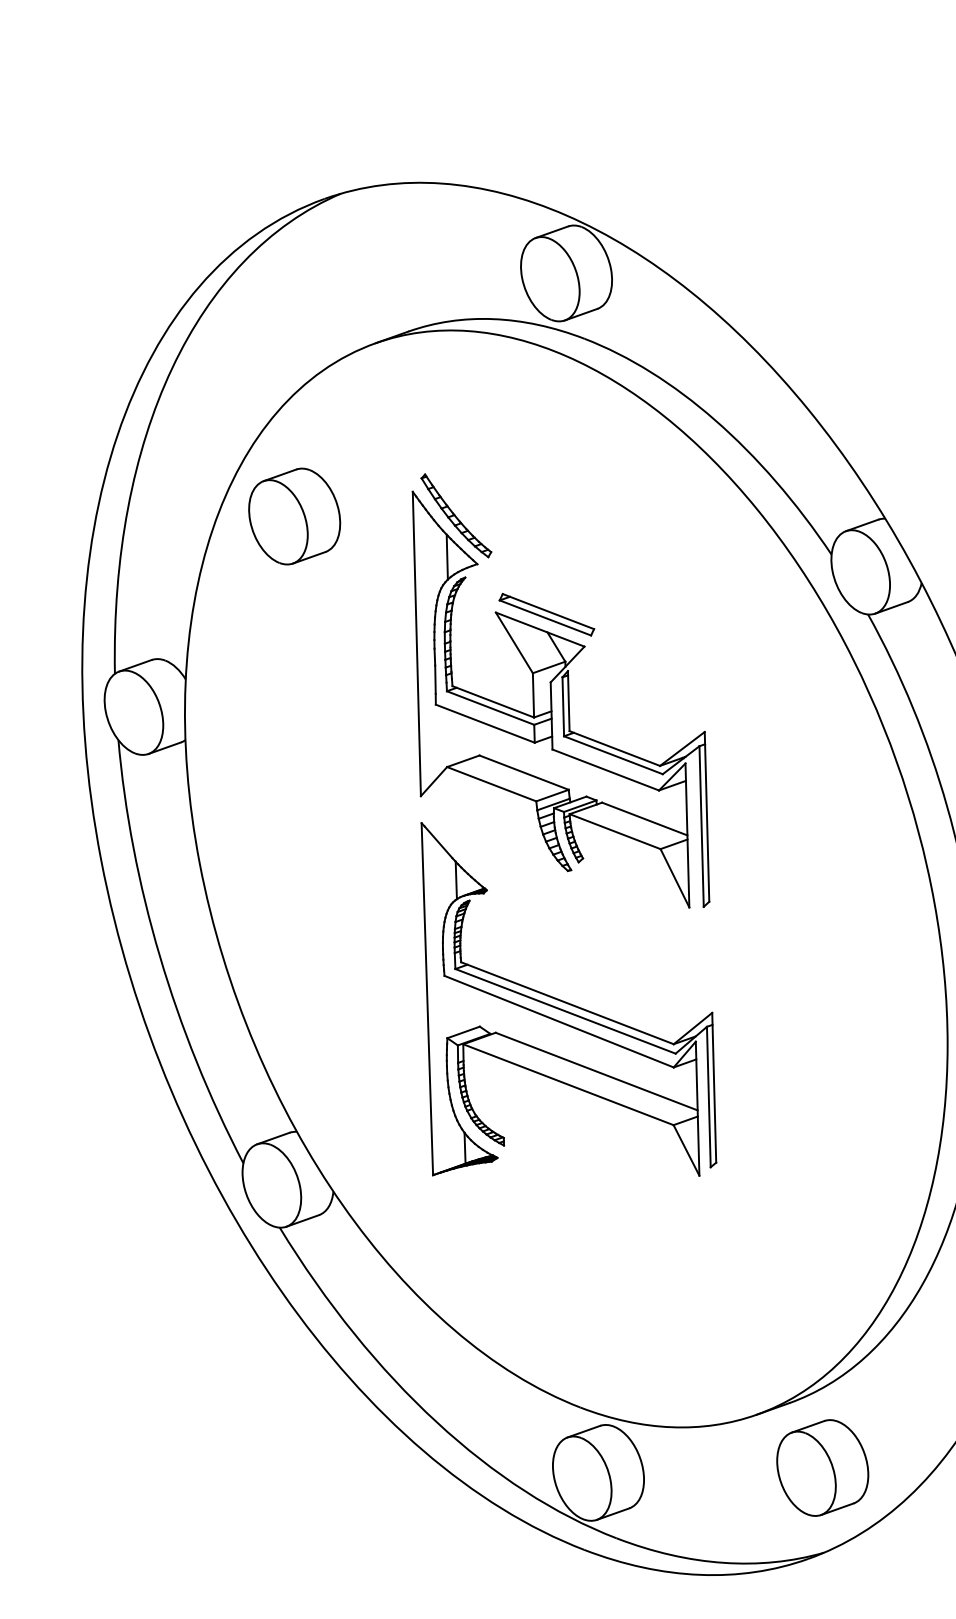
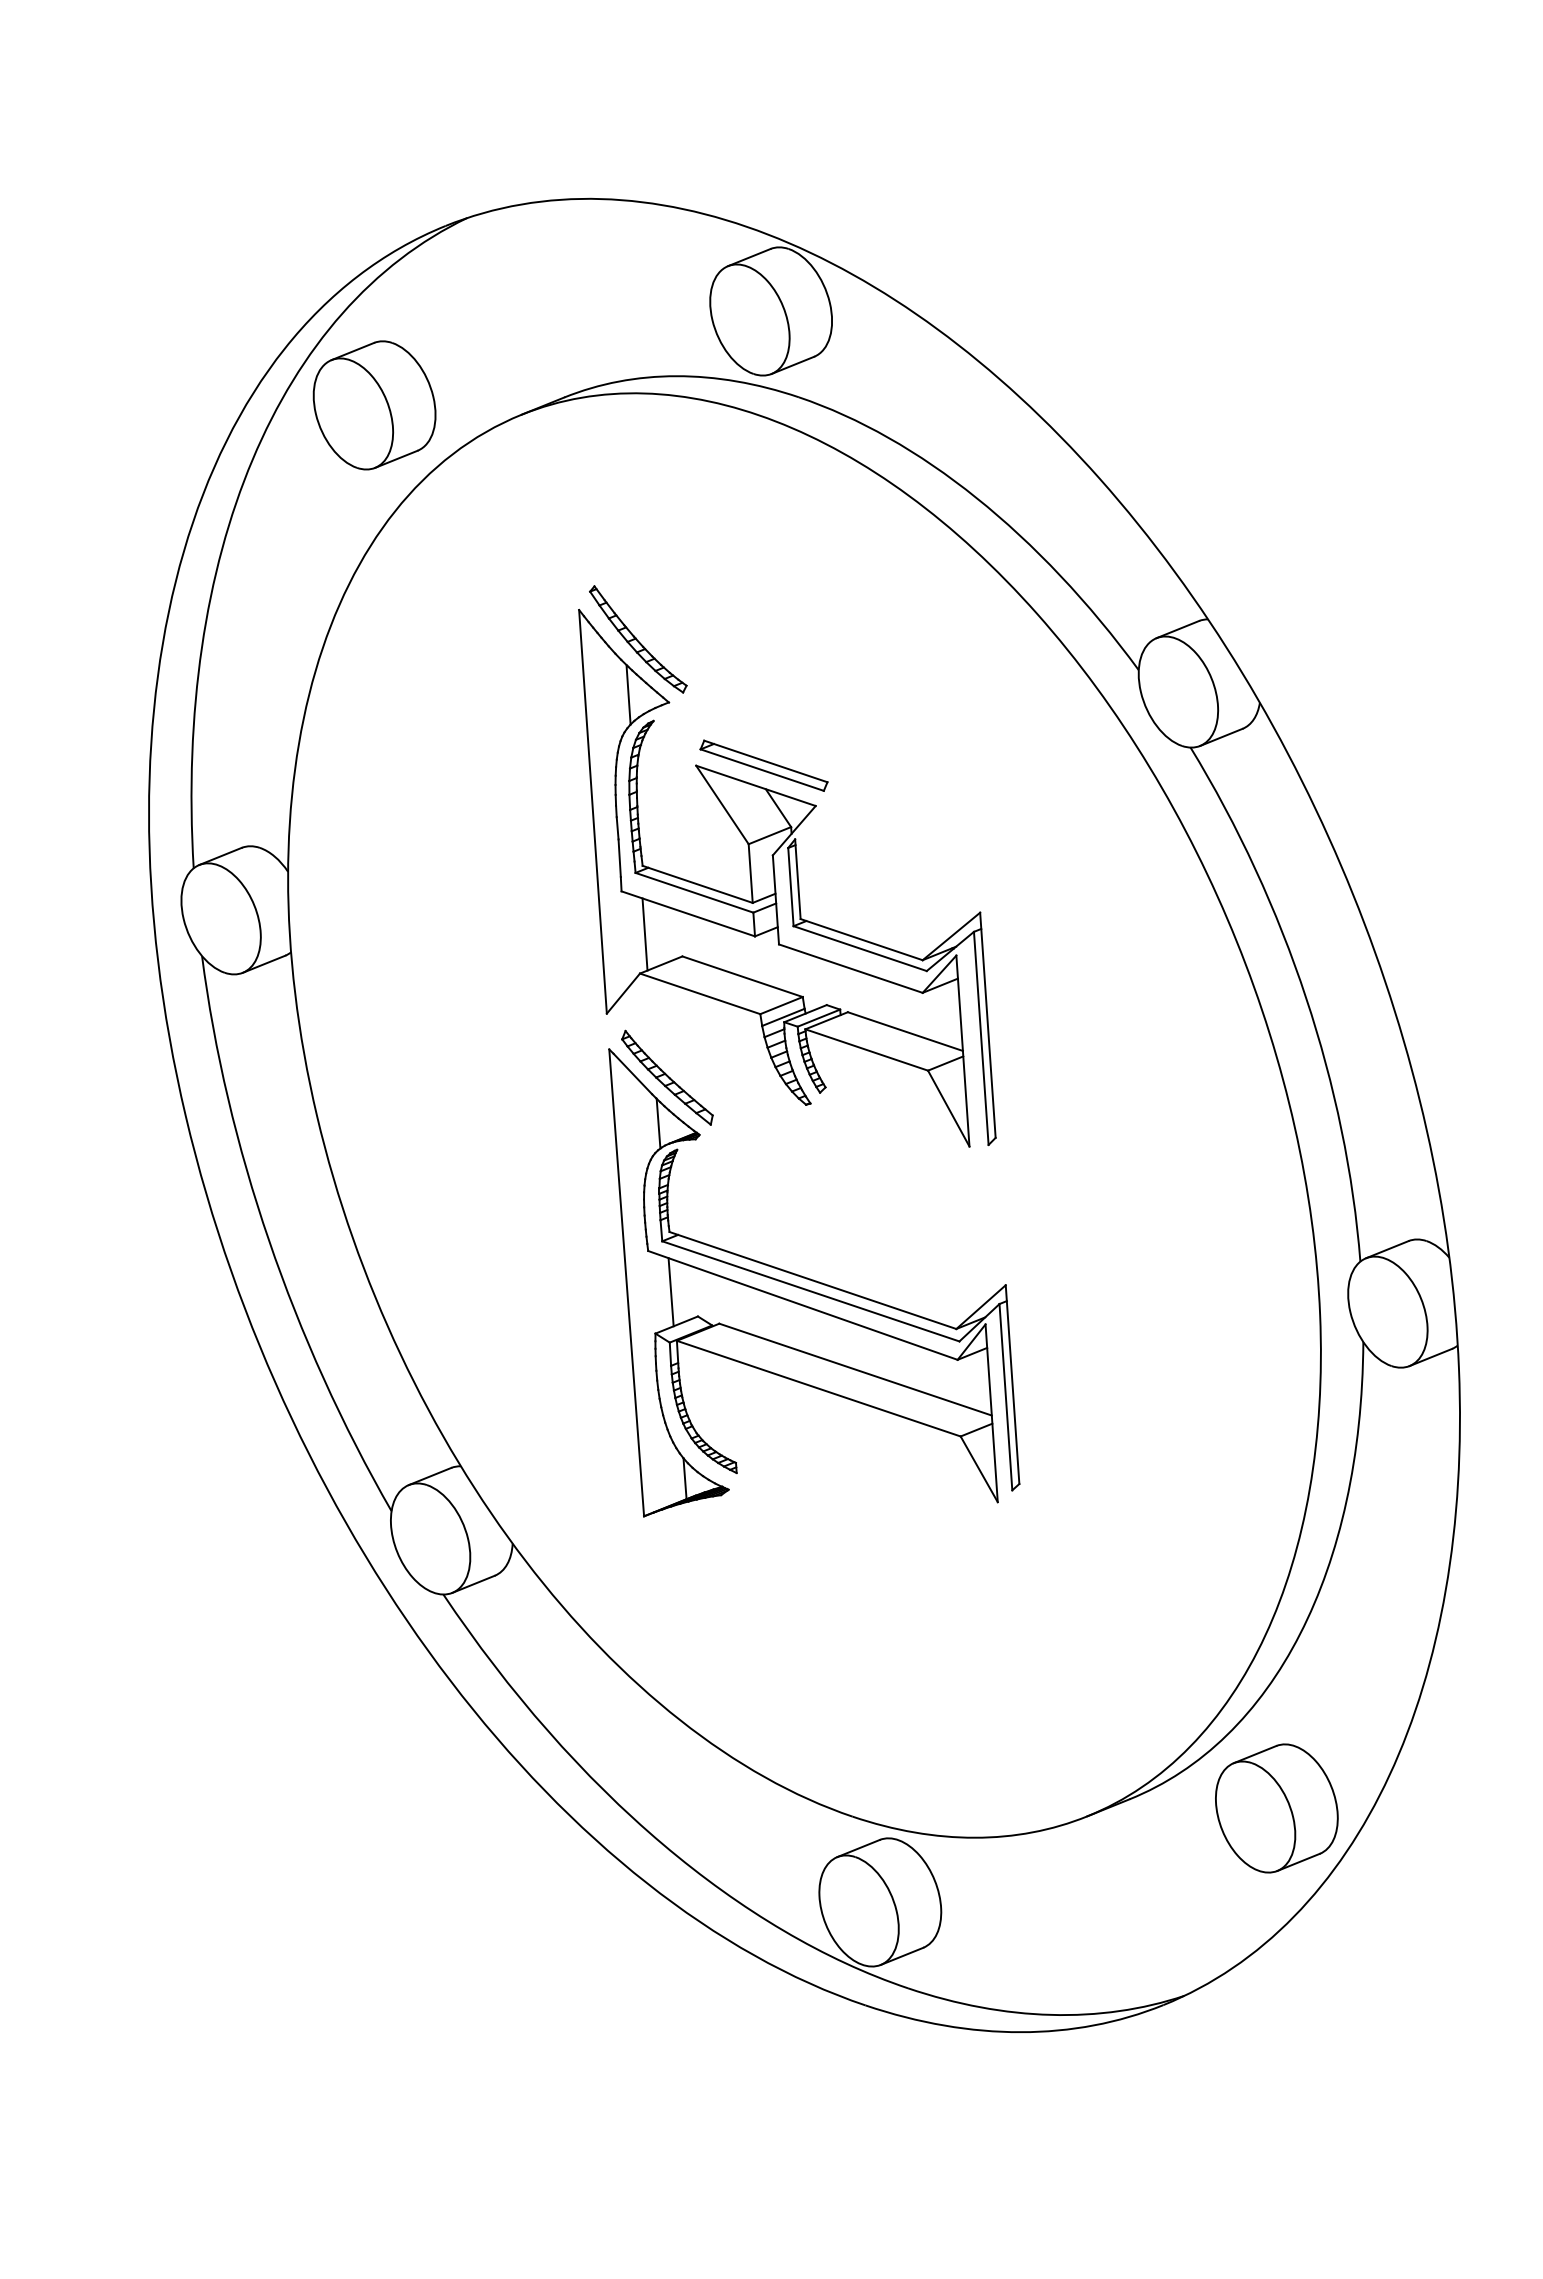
part: (294, 516) -> (374, 405), moved
line: (451, 737) -> (644, 934), added
part: (464, 846) -> (667, 1077), added
line: (459, 1007) -> (670, 1292), added
part: (822, 1468) -> (1276, 1808), moved

